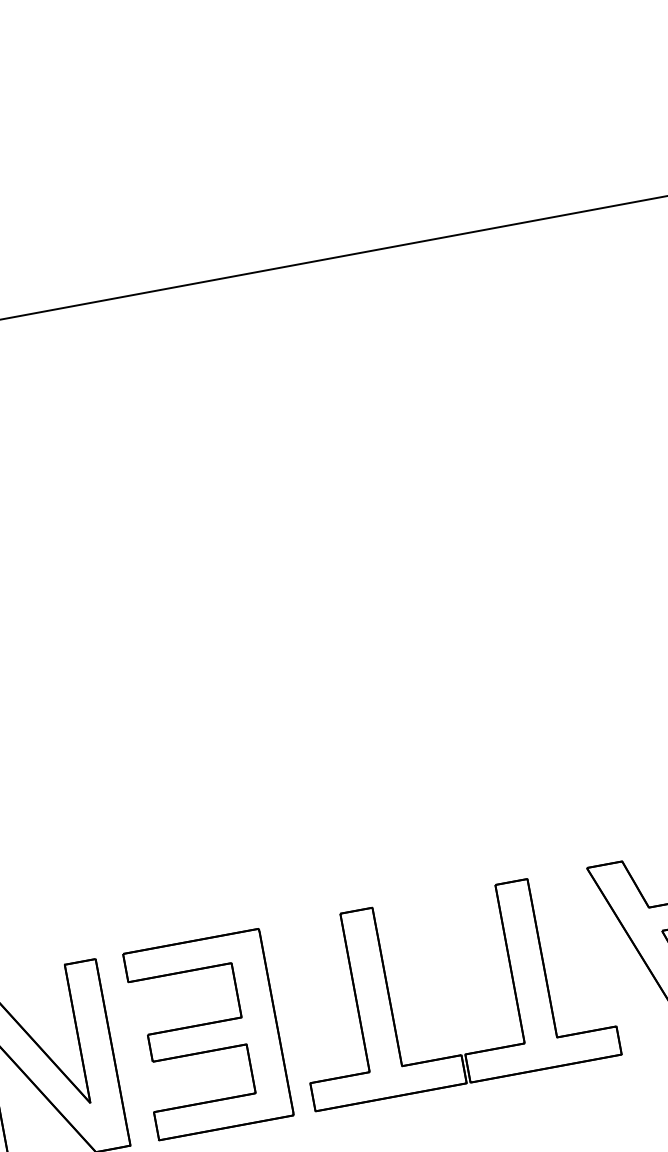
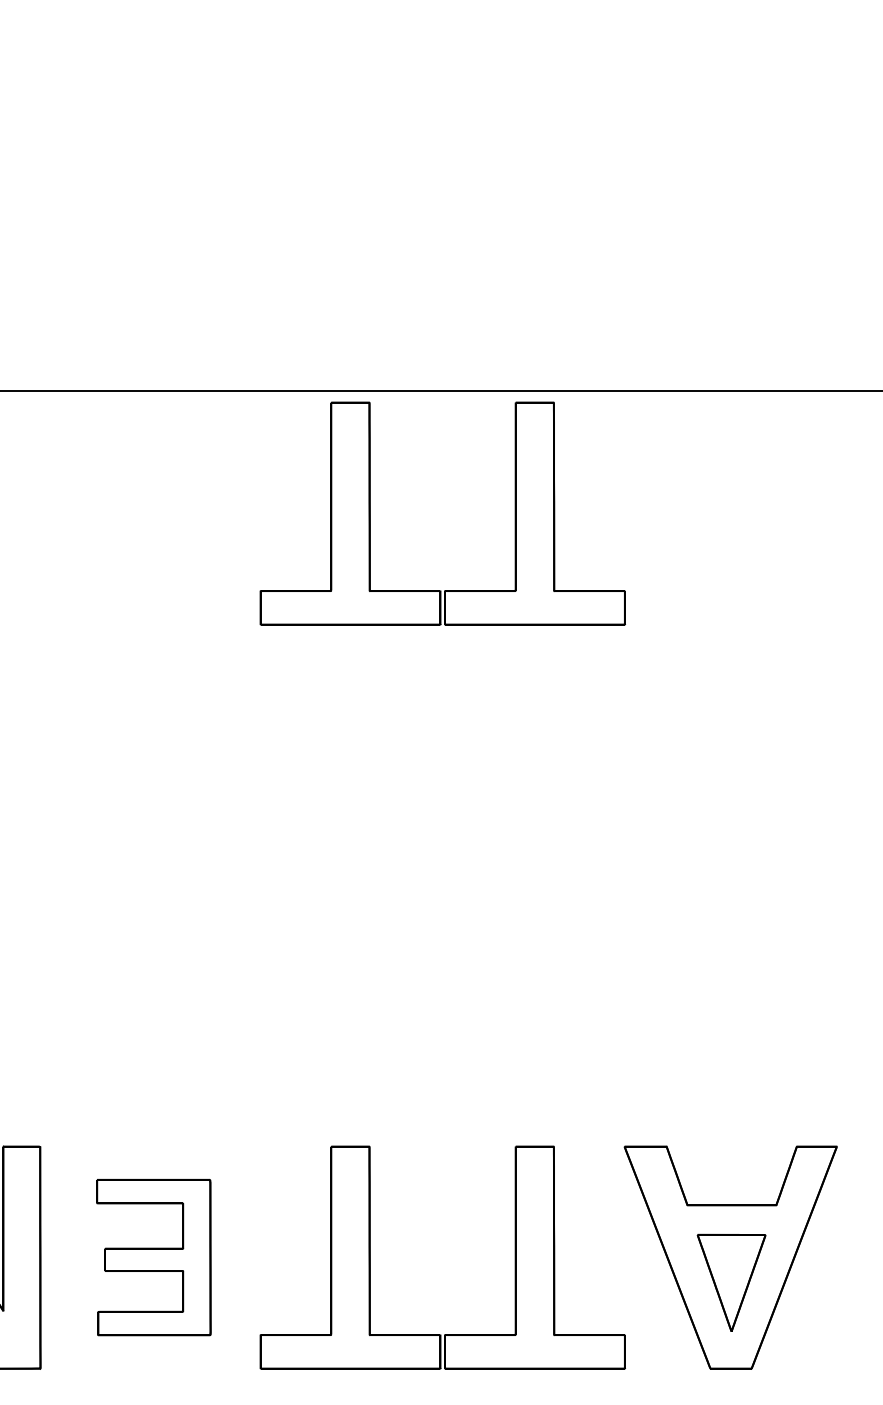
part: (274, 375) -> (370, 513), added
part: (208, 1034) -> (153, 1257), size x0.7

